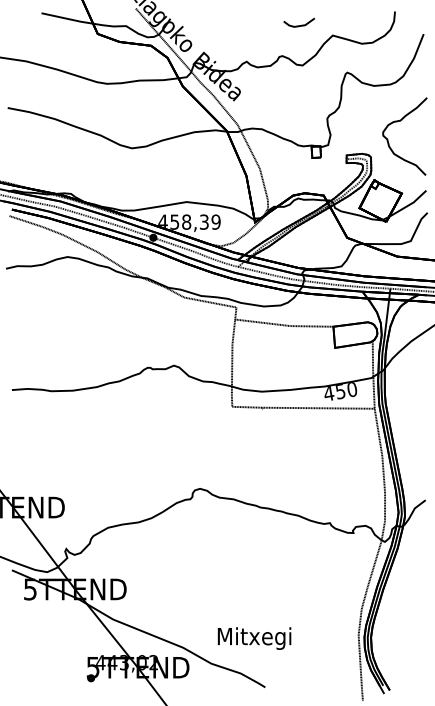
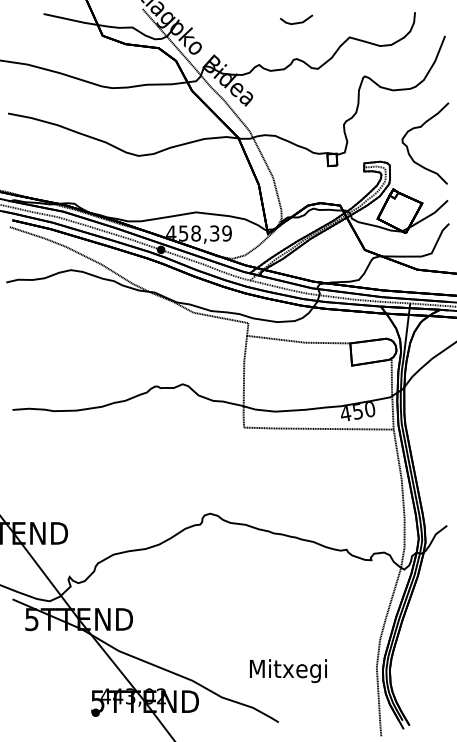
line: (298, 25) -> (295, 22), moved
text: (254, 638) -> (288, 671), moved

